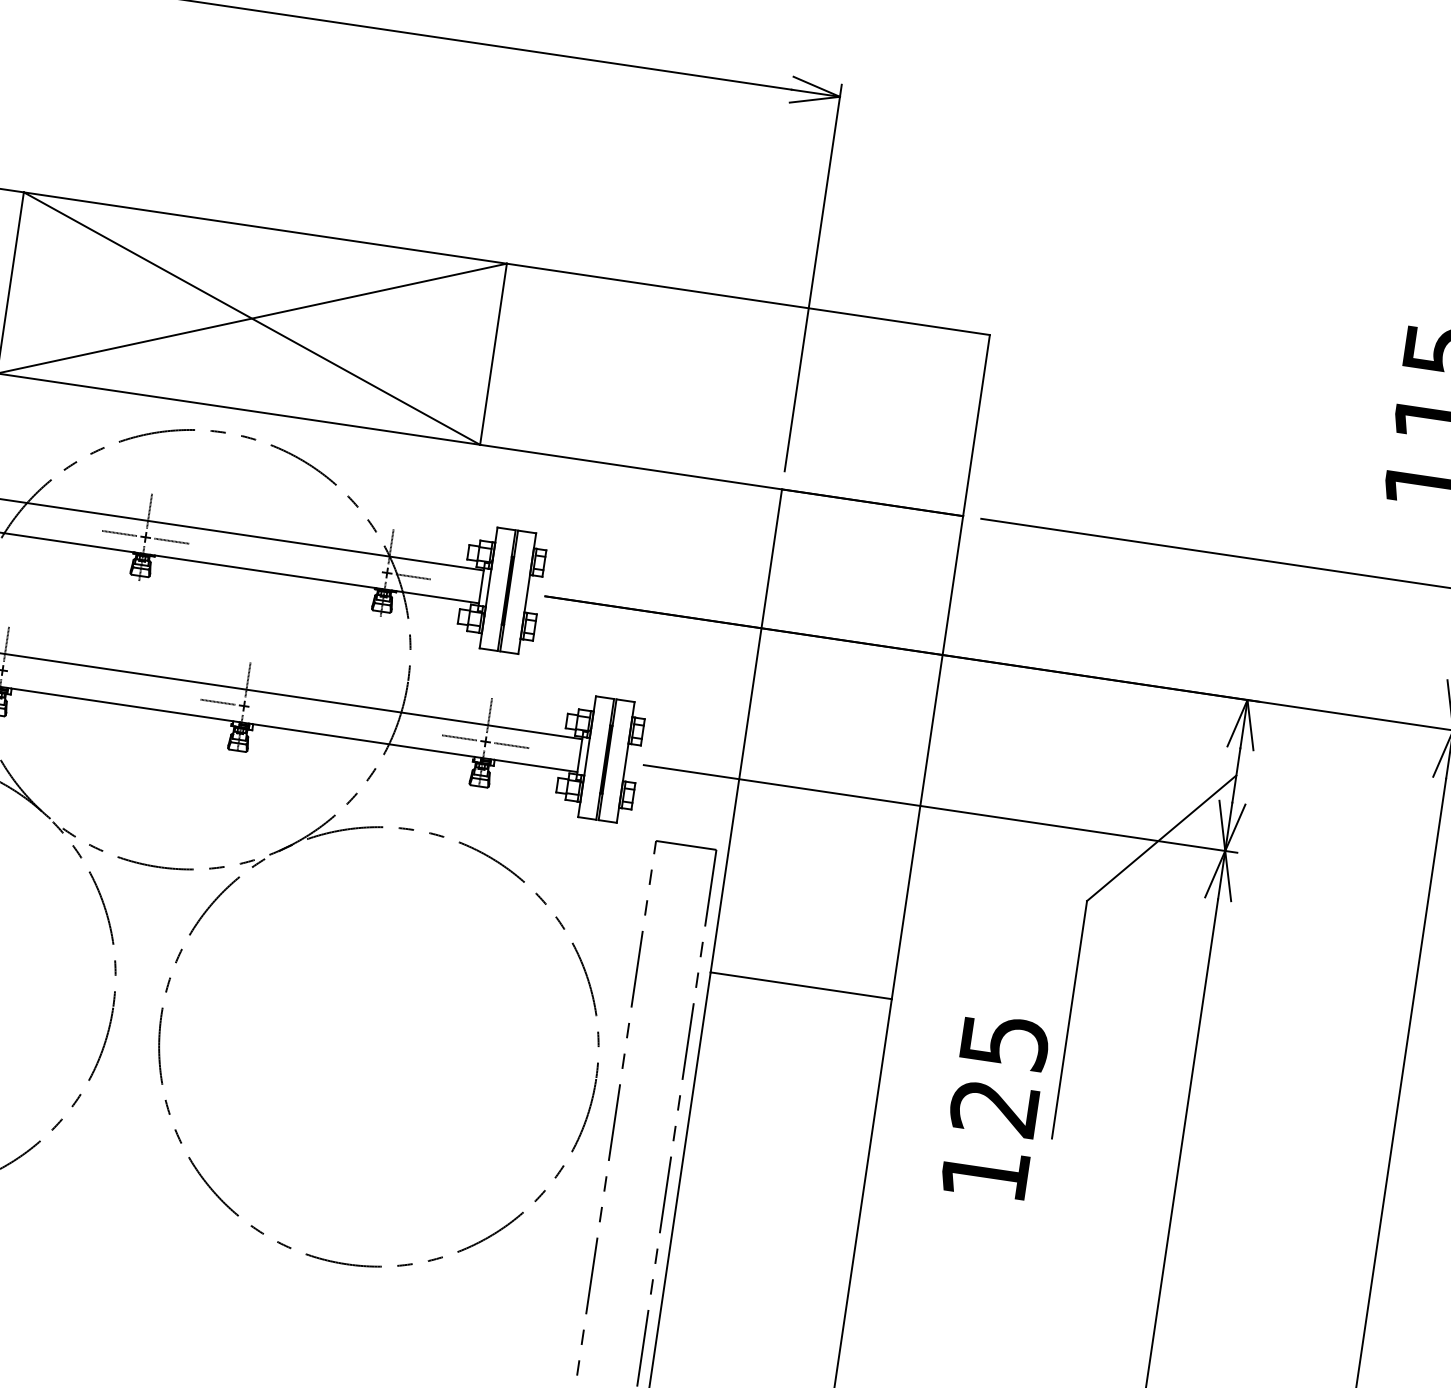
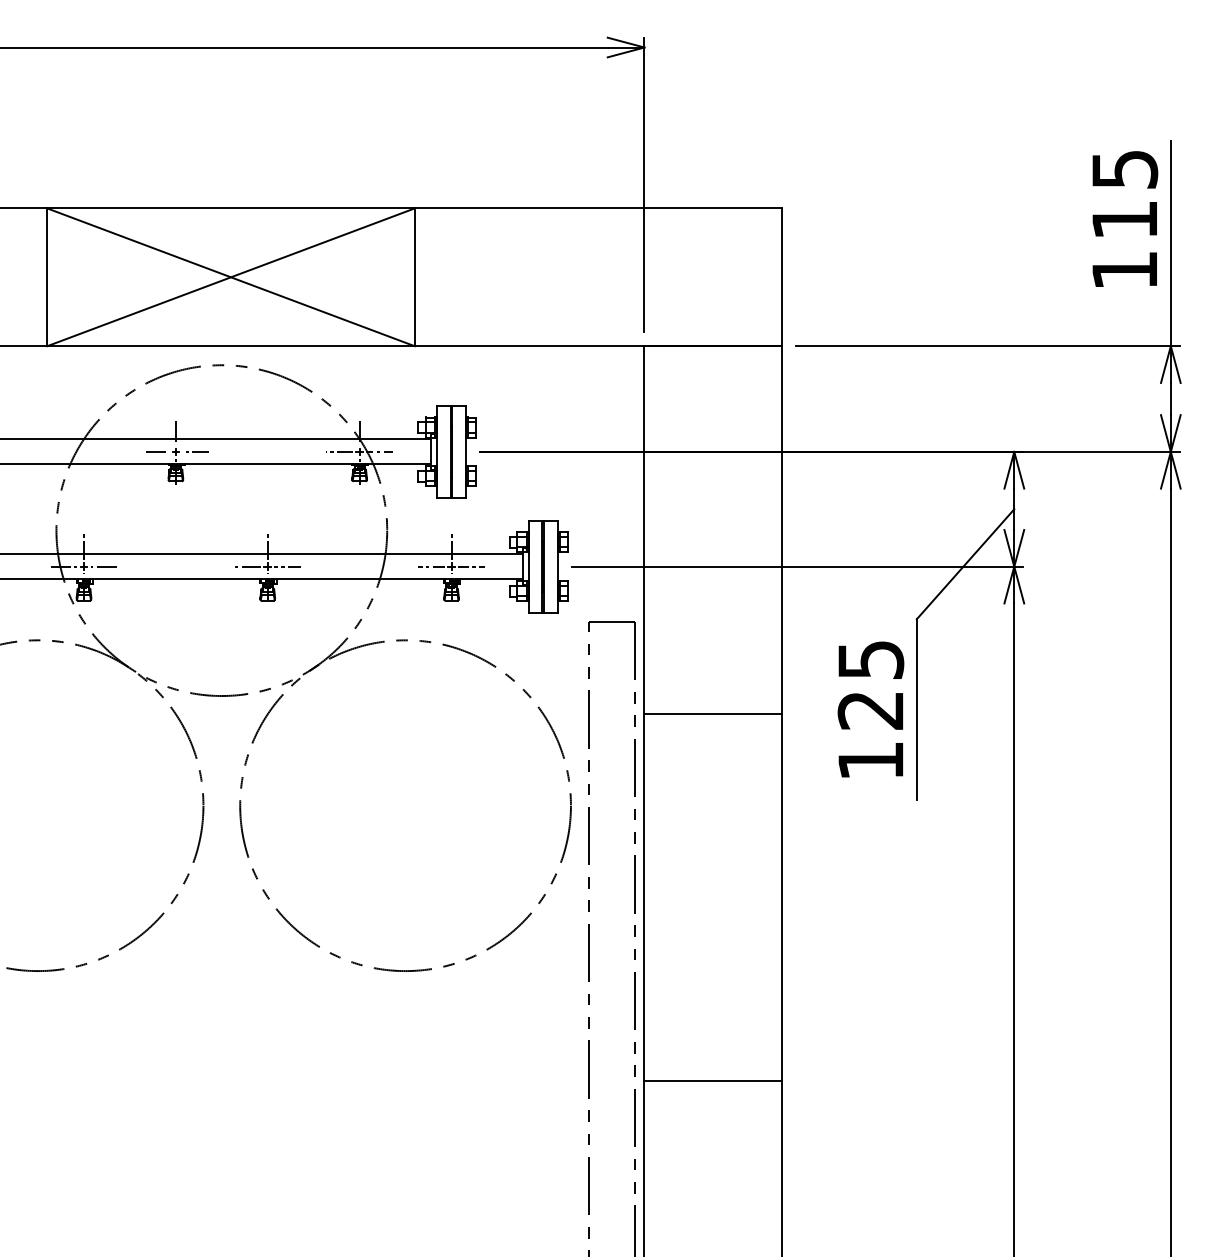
line: (360, 568) -> (339, 451), added
line: (28, 673) -> (103, 566), added
line: (270, 709) -> (287, 566), added
text: (994, 1106) -> (870, 709), moved

